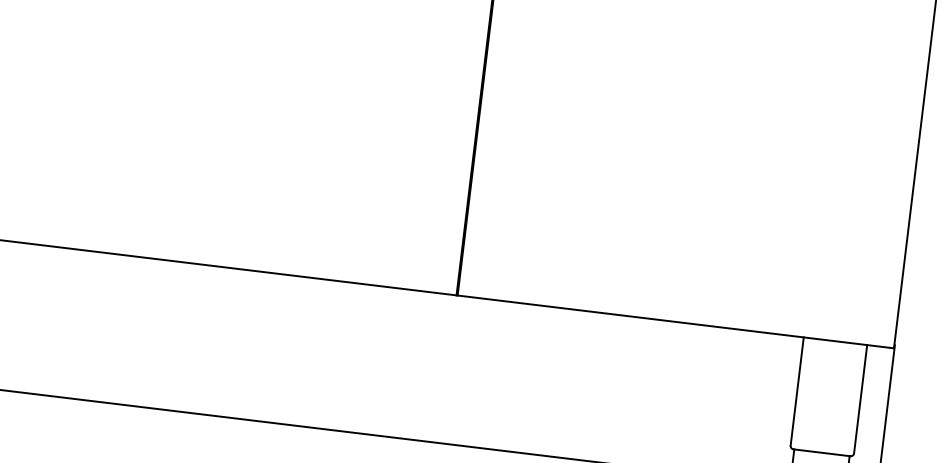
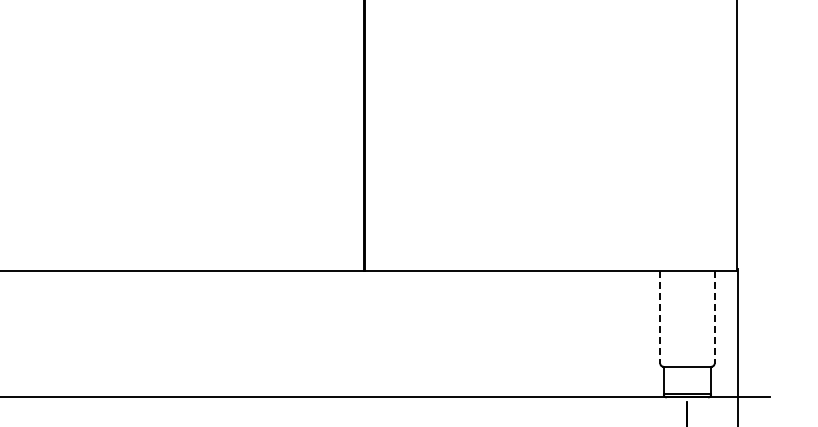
line: (797, 392) -> (660, 318), solid -> dashed
line: (860, 400) -> (714, 318), solid -> dashed

